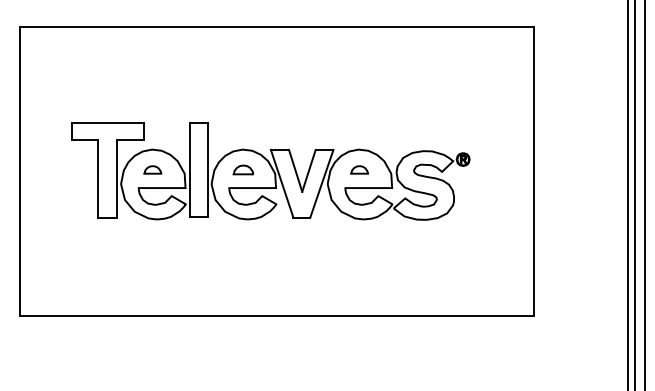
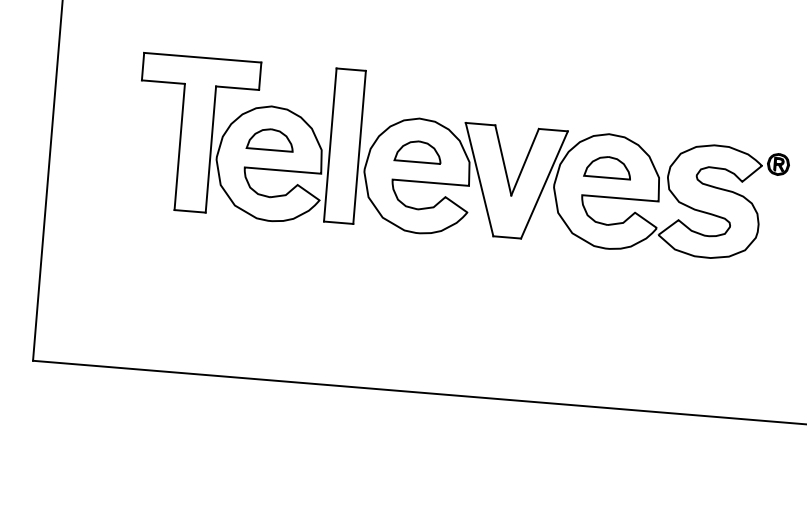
part: (152, 169) -> (269, 138), size x1.67
part: (243, 169) -> (418, 151), size x1.43
part: (359, 169) -> (607, 166), size x1.67

